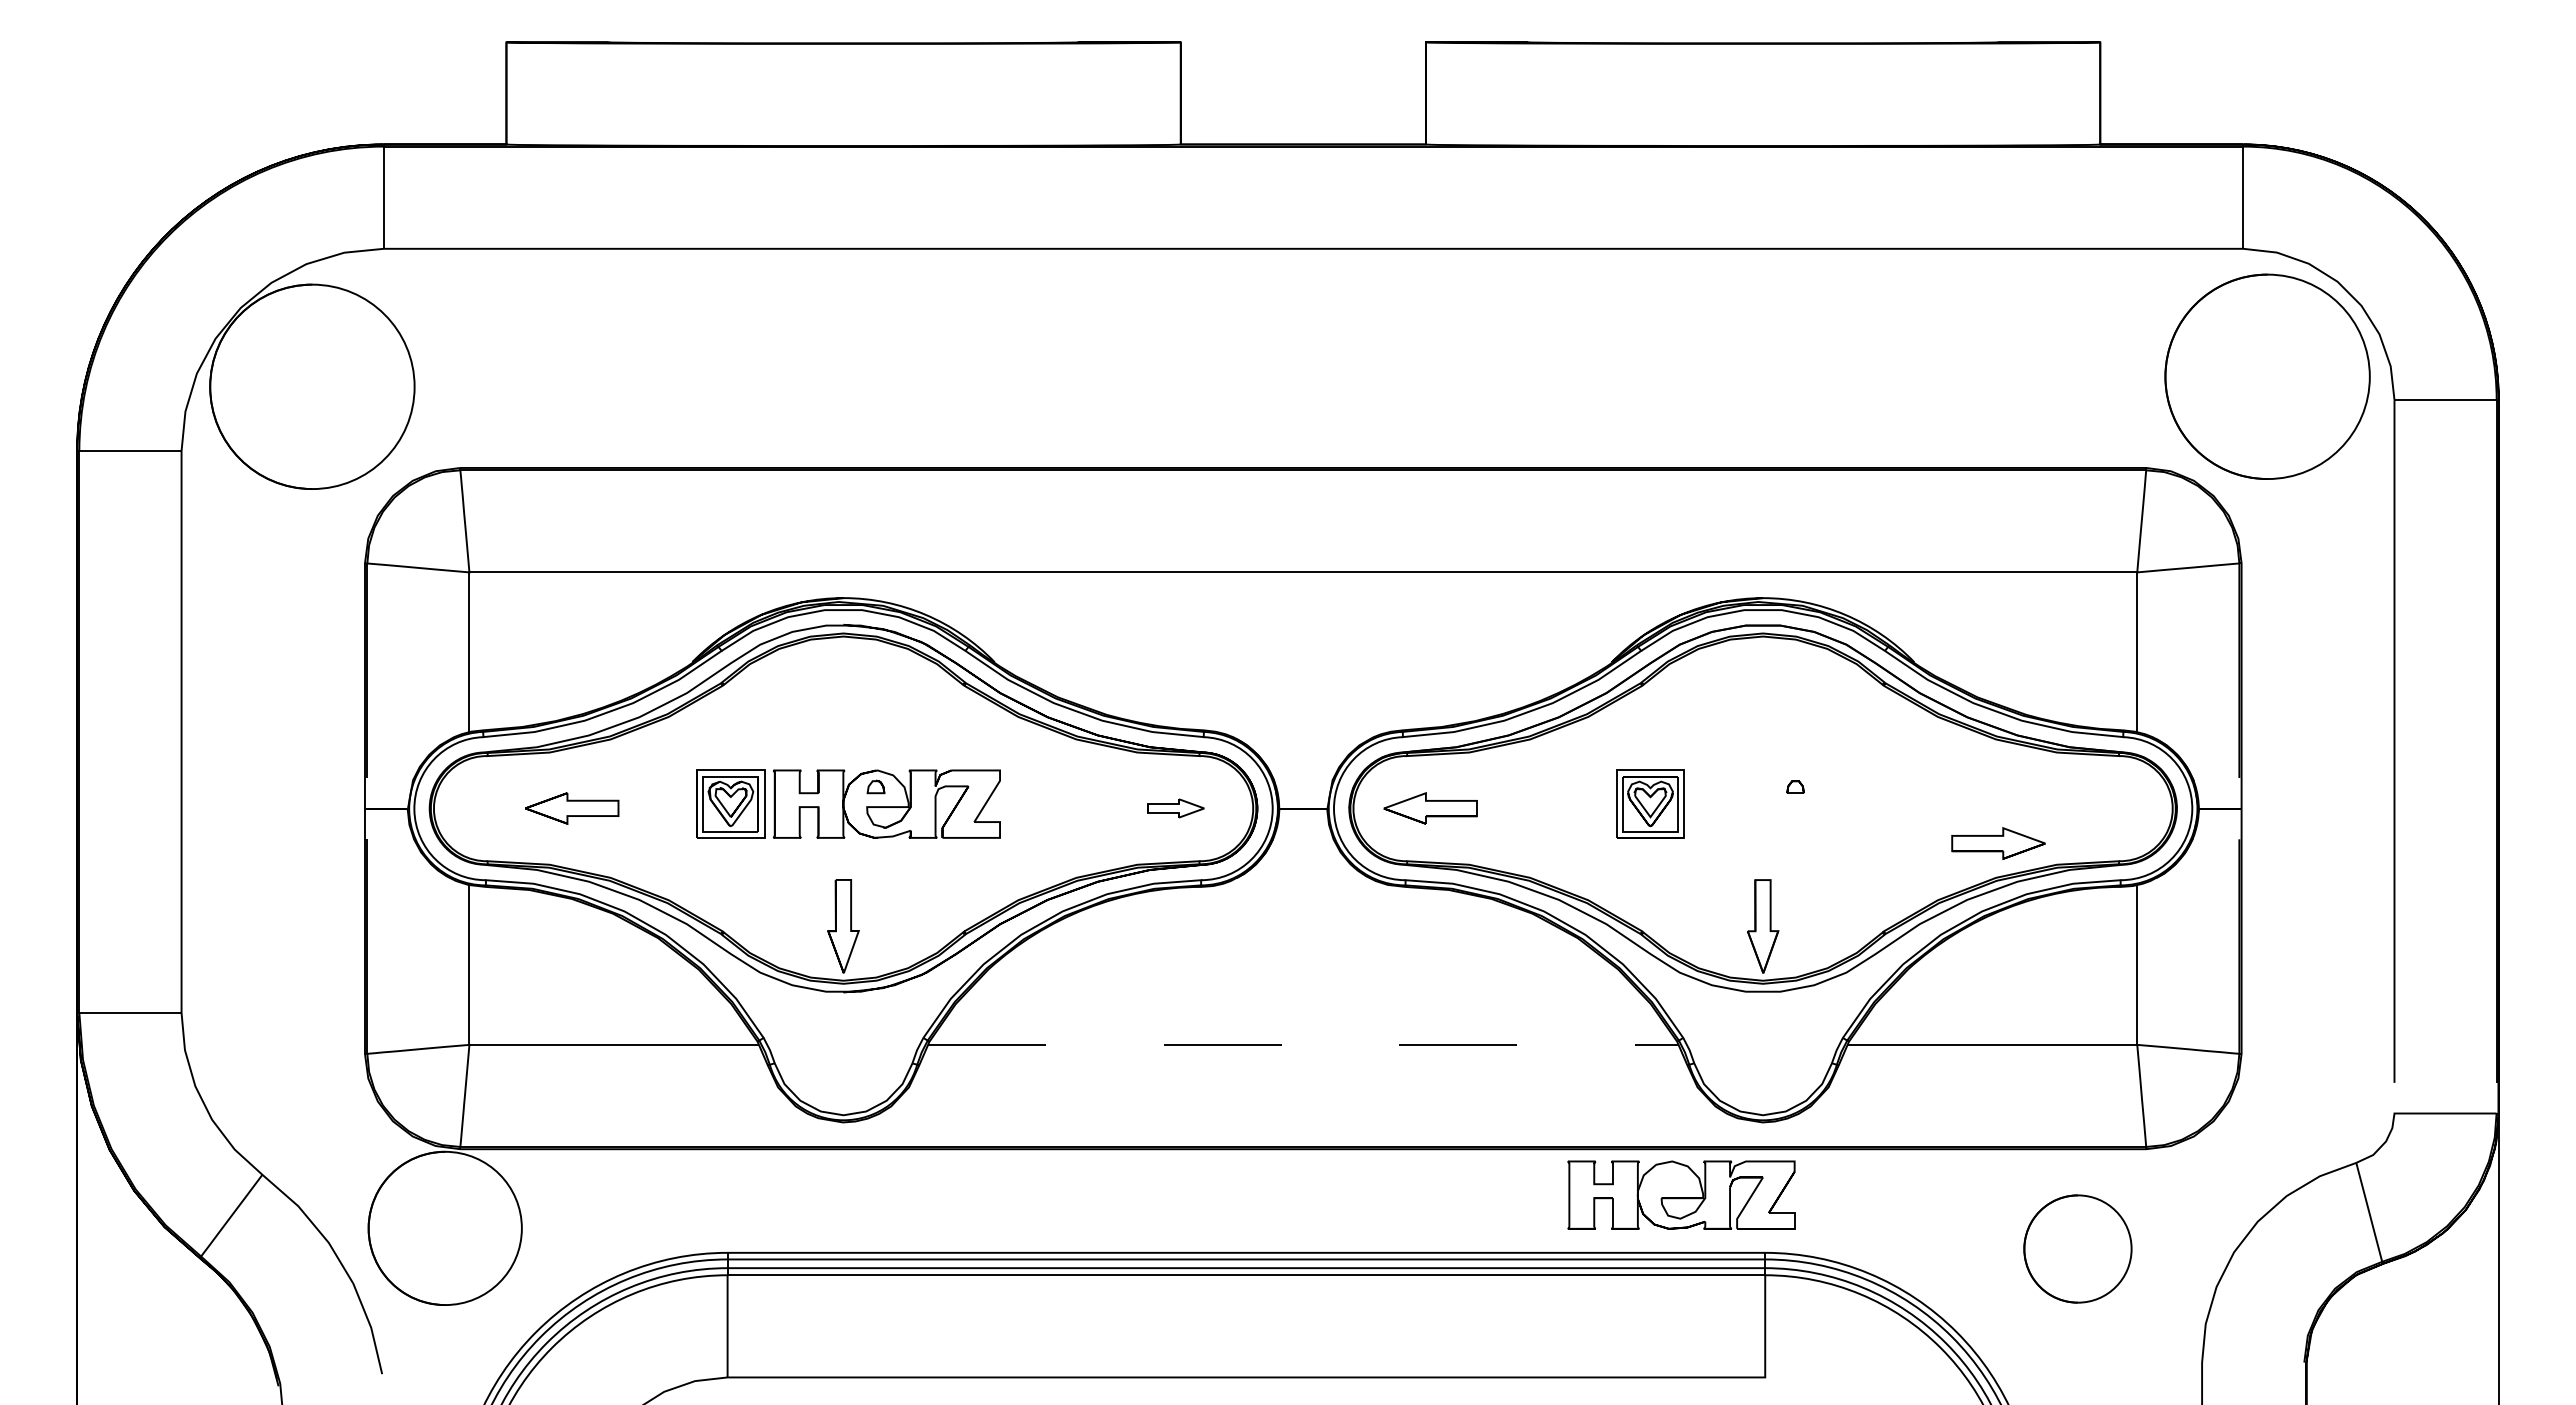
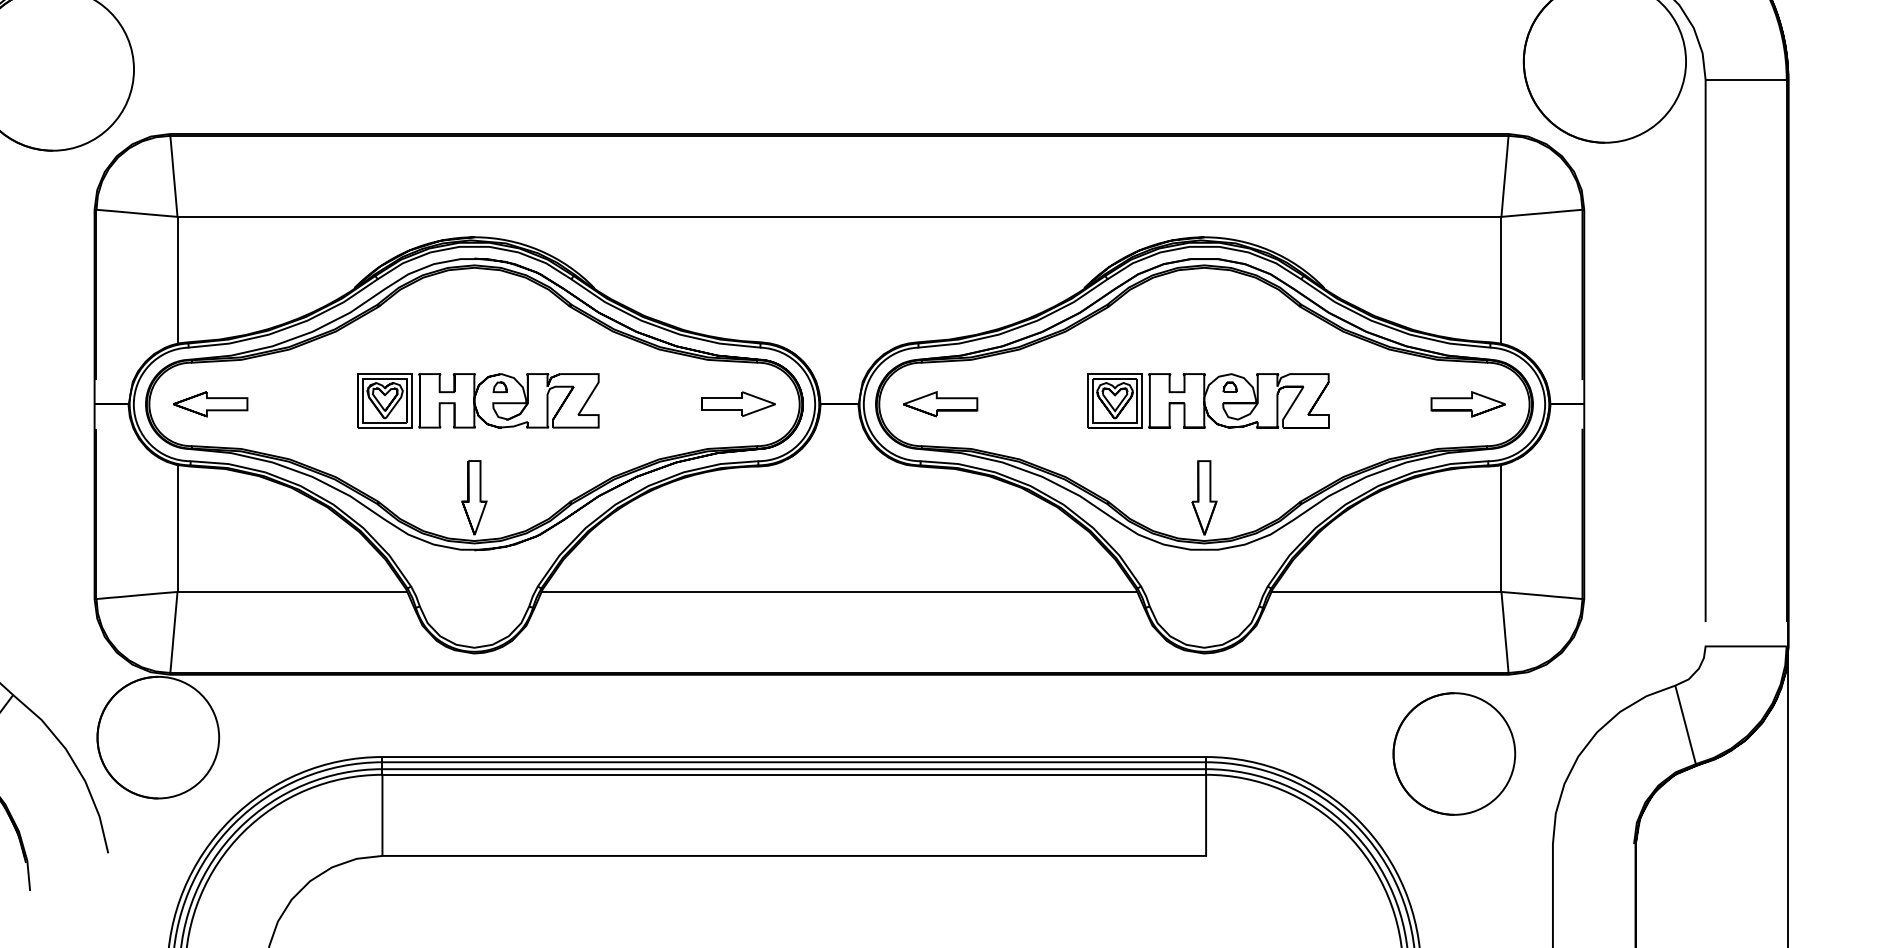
part: (572, 808) -> (210, 404), moved
part: (1176, 808) -> (738, 404), size x1.67
part: (1998, 843) -> (1468, 404), moved
line: (1303, 1044) -> (839, 591), dashed -> solid
part: (1681, 1194) -> (1238, 400), moved
circle: (2077, 1248) -> (1454, 753), size x1.43

